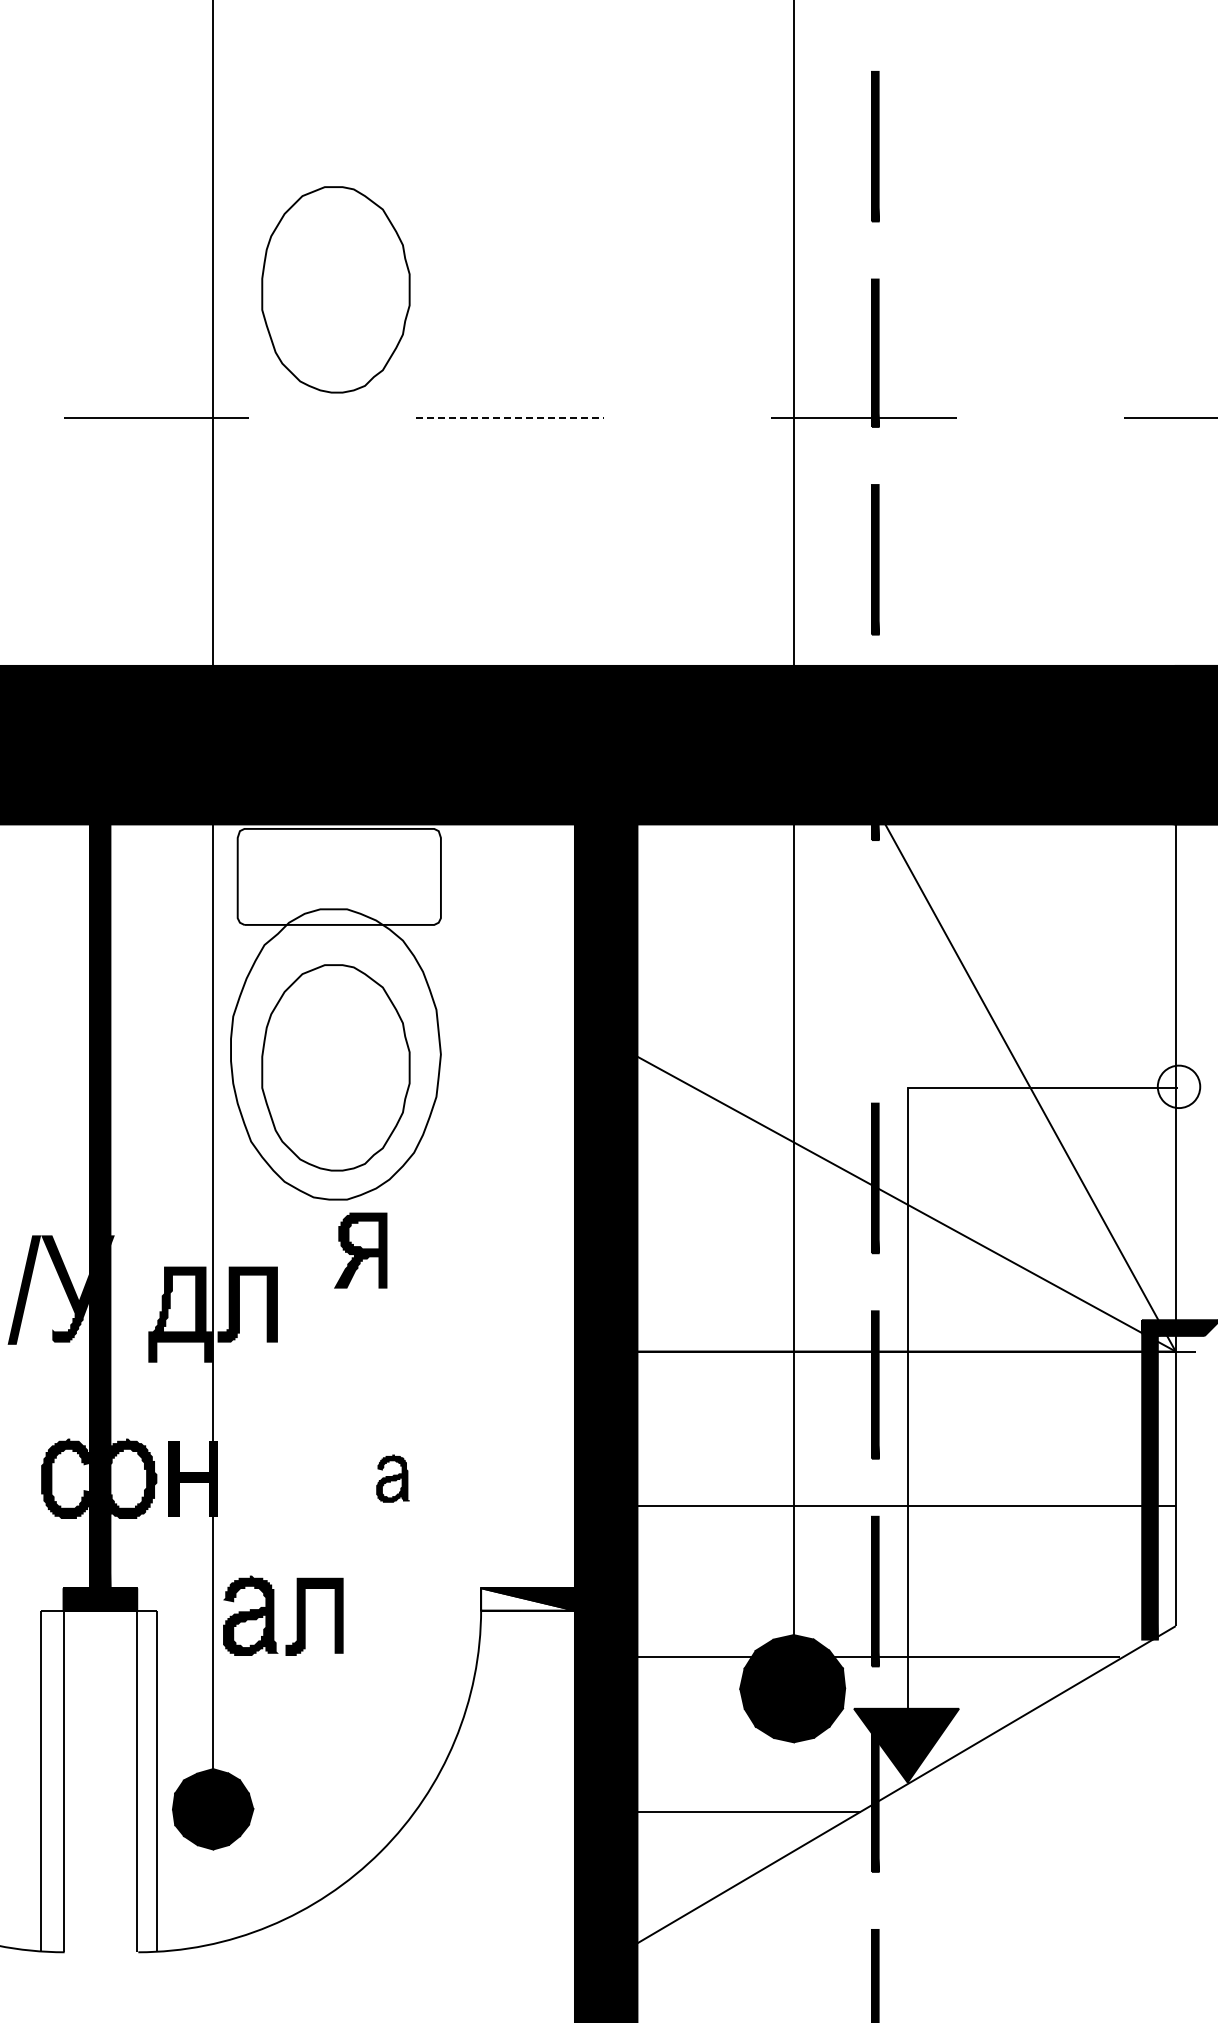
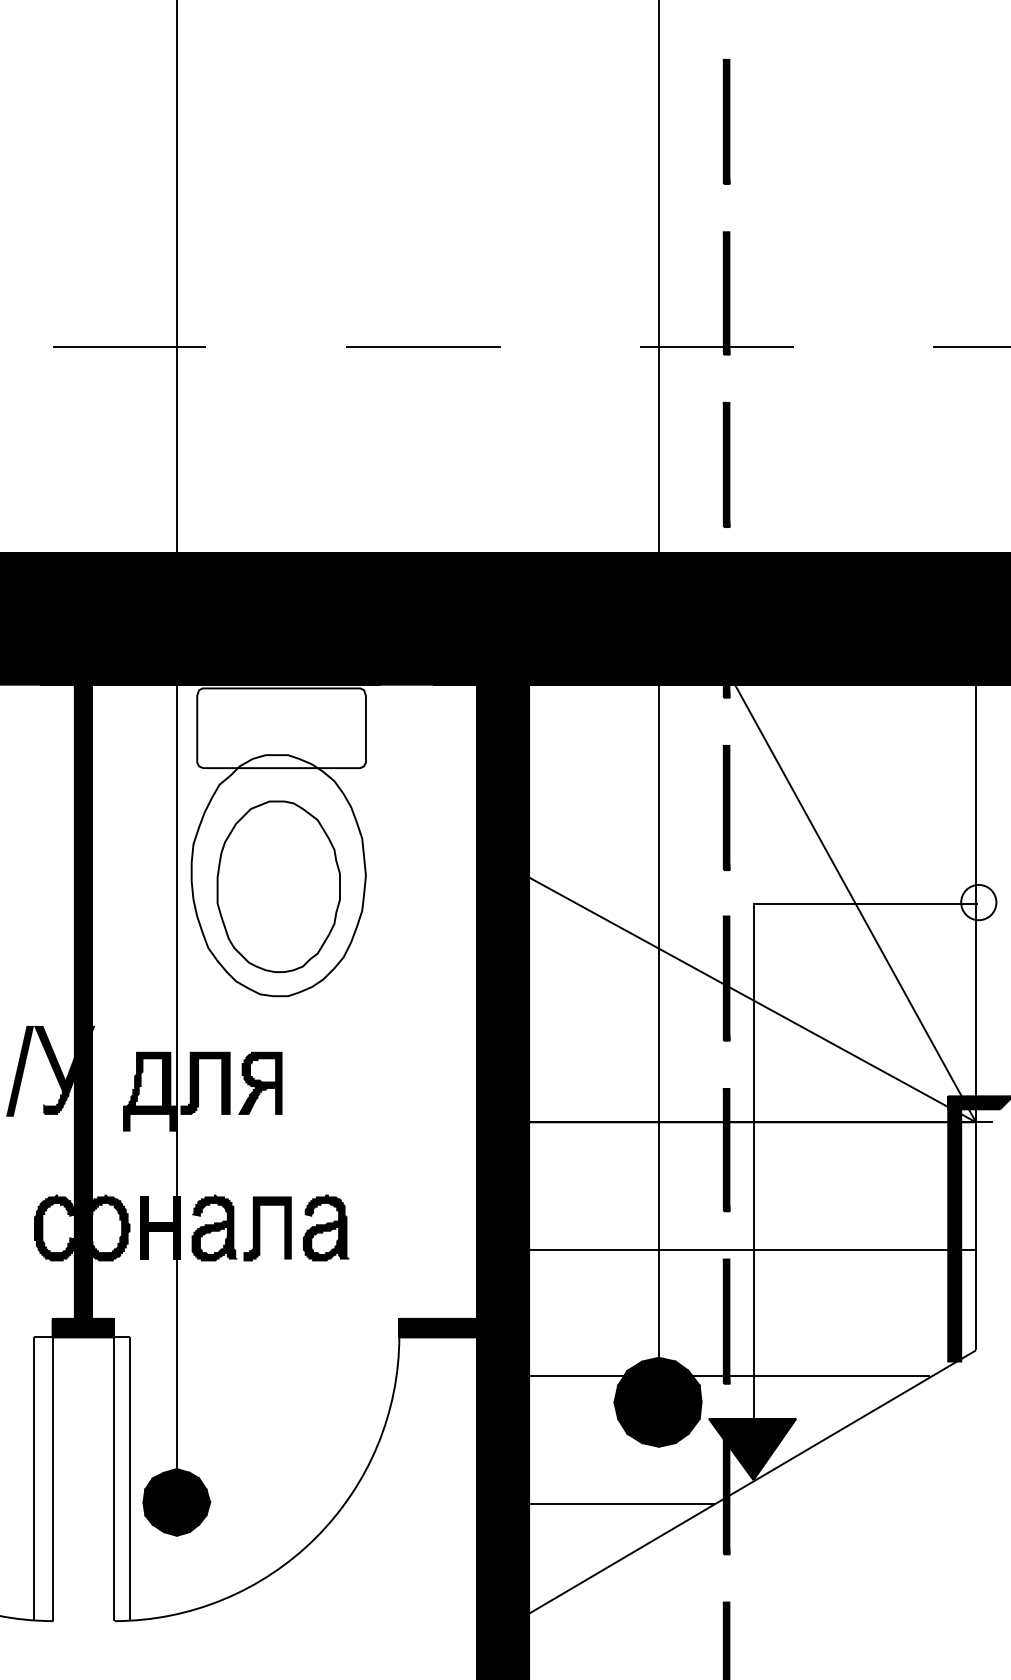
part: (335, 289) -> (278, 240), removed
line: (510, 418) -> (423, 347), dashed -> solid
part: (875, 972) -> (726, 807), added
part: (360, 1250) -> (260, 1083), moved
part: (392, 1478) -> (325, 1227), size x1.67
fill: (527, 1599) -> (437, 1328), added
part: (274, 1615) -> (234, 1227), moved

